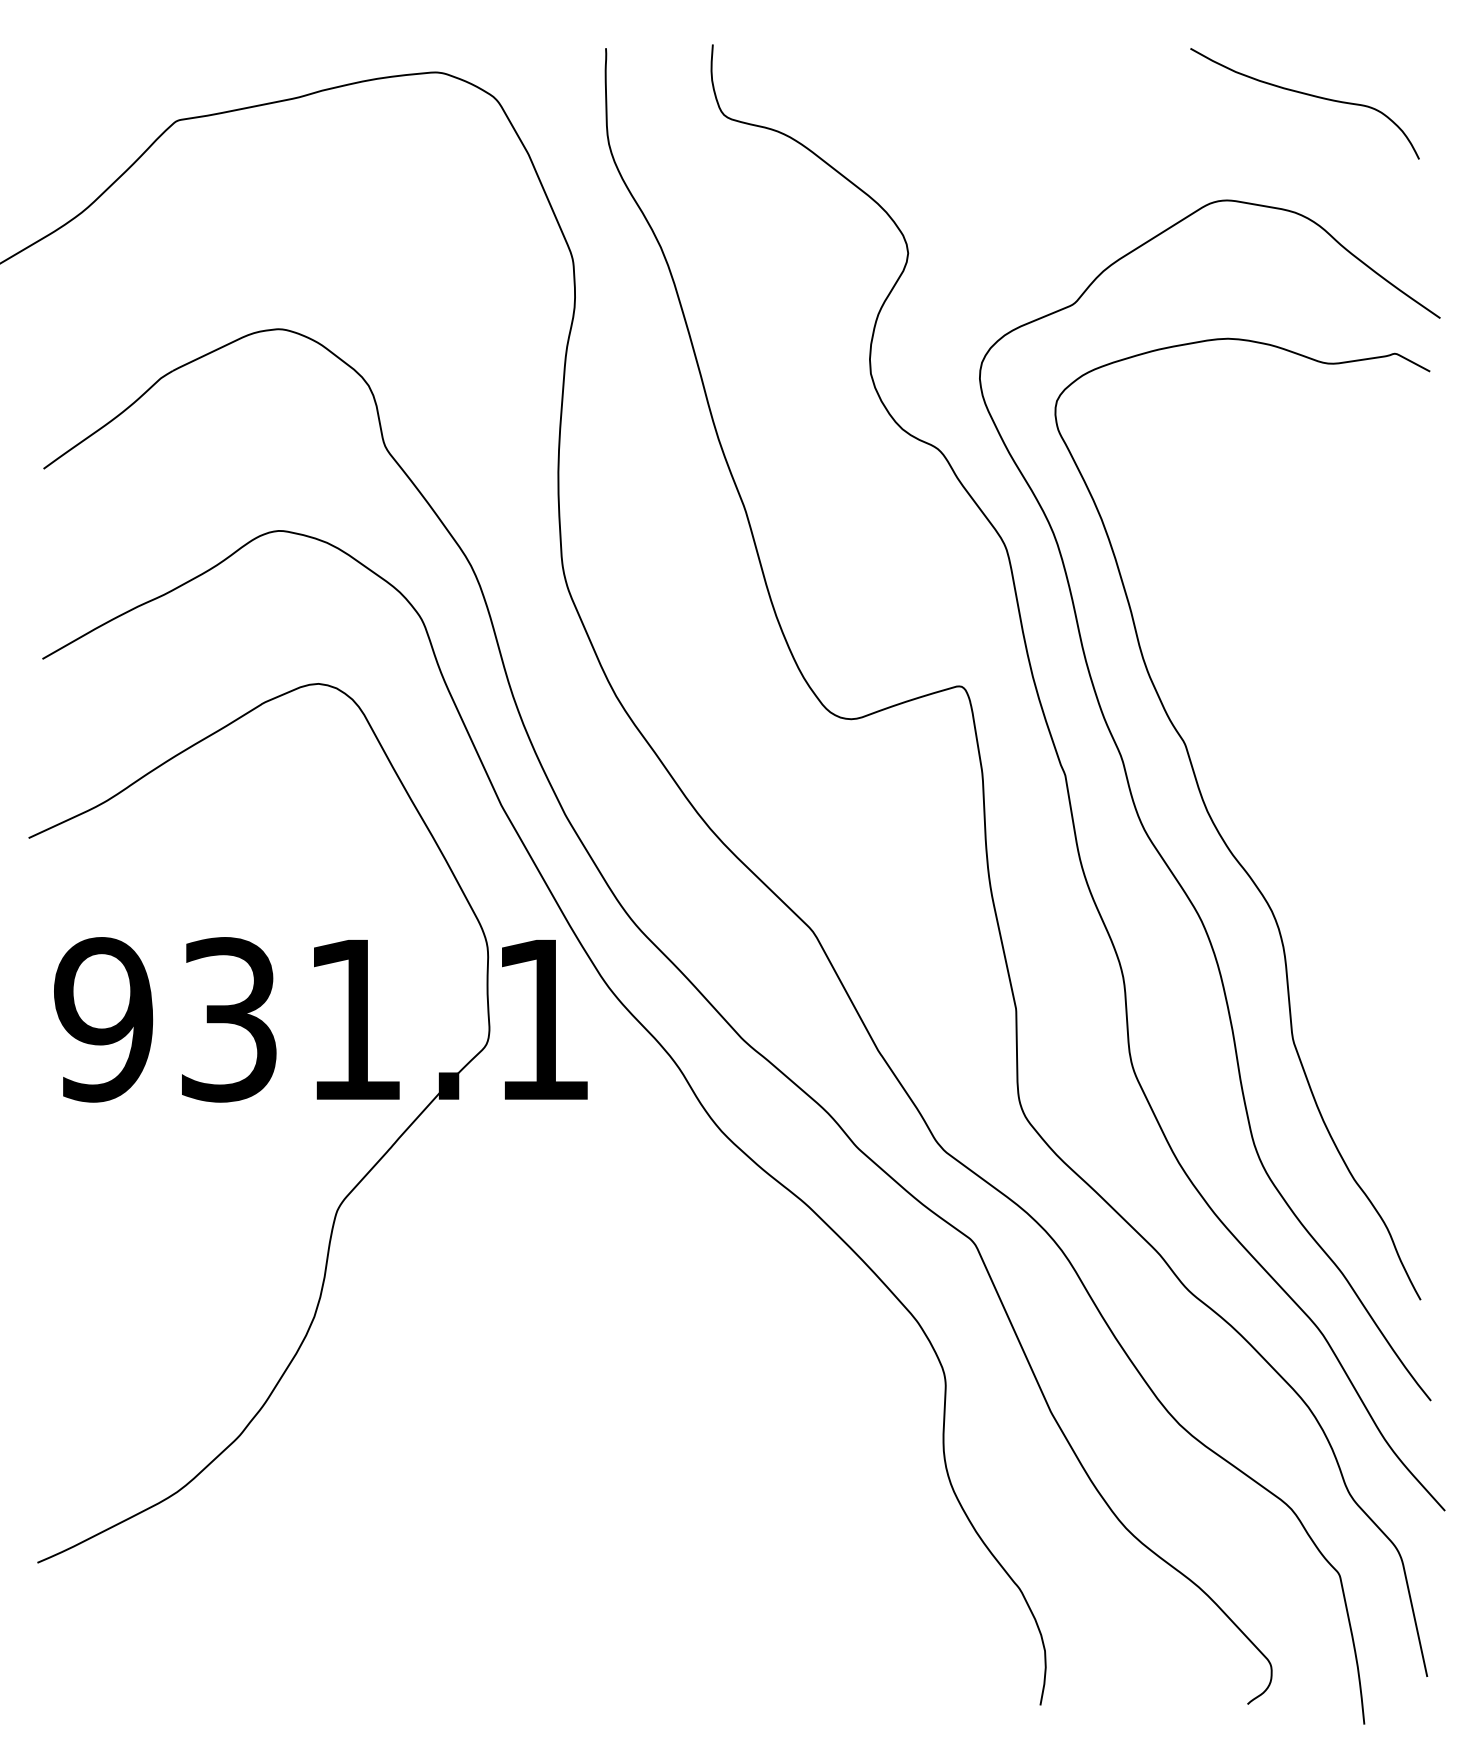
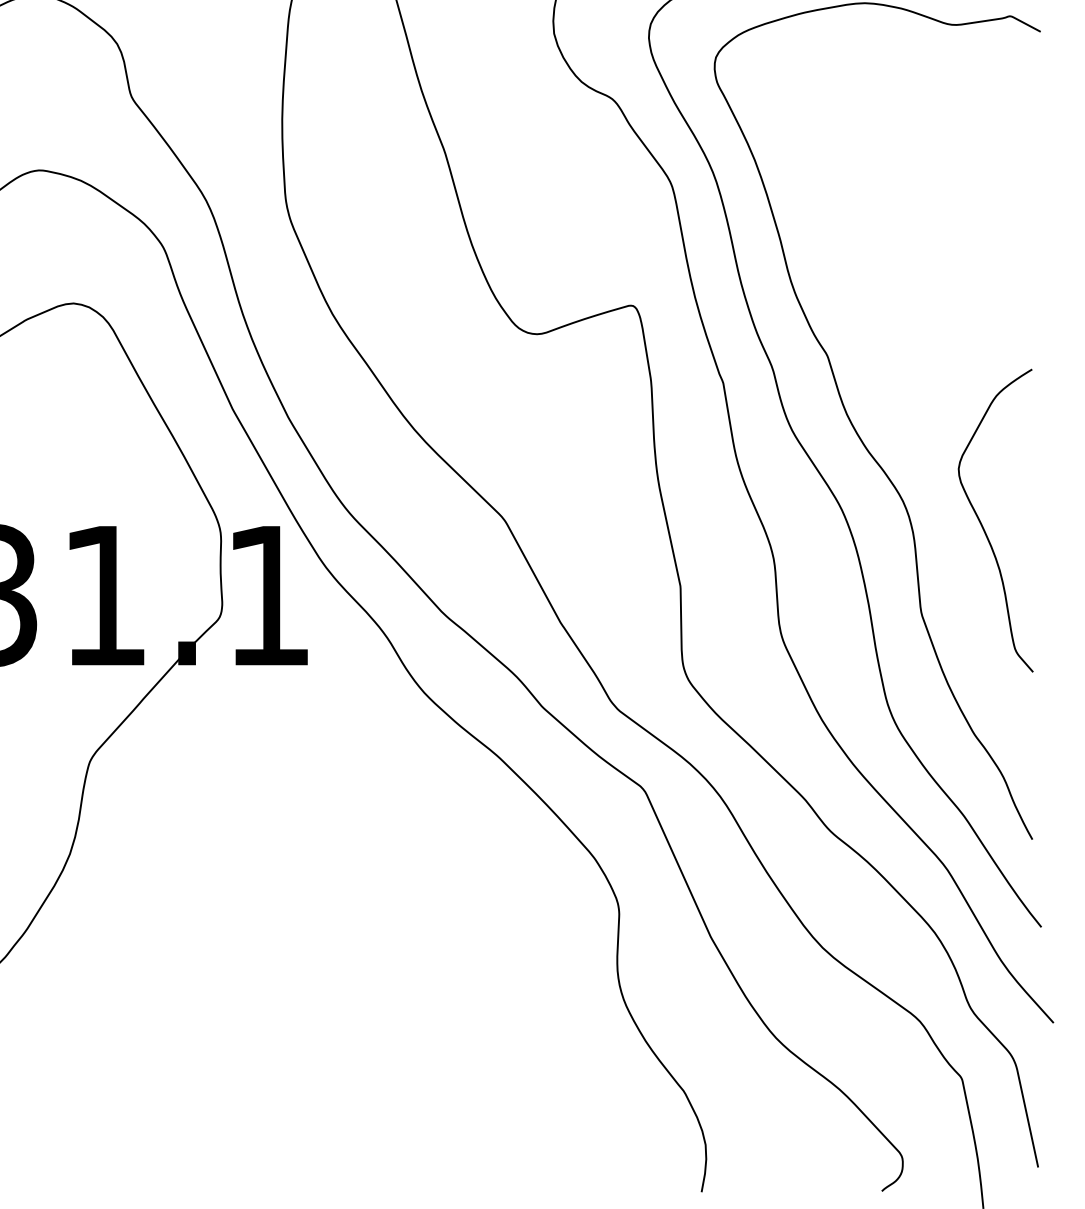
curve: (1364, 940) -> (983, 526), added

